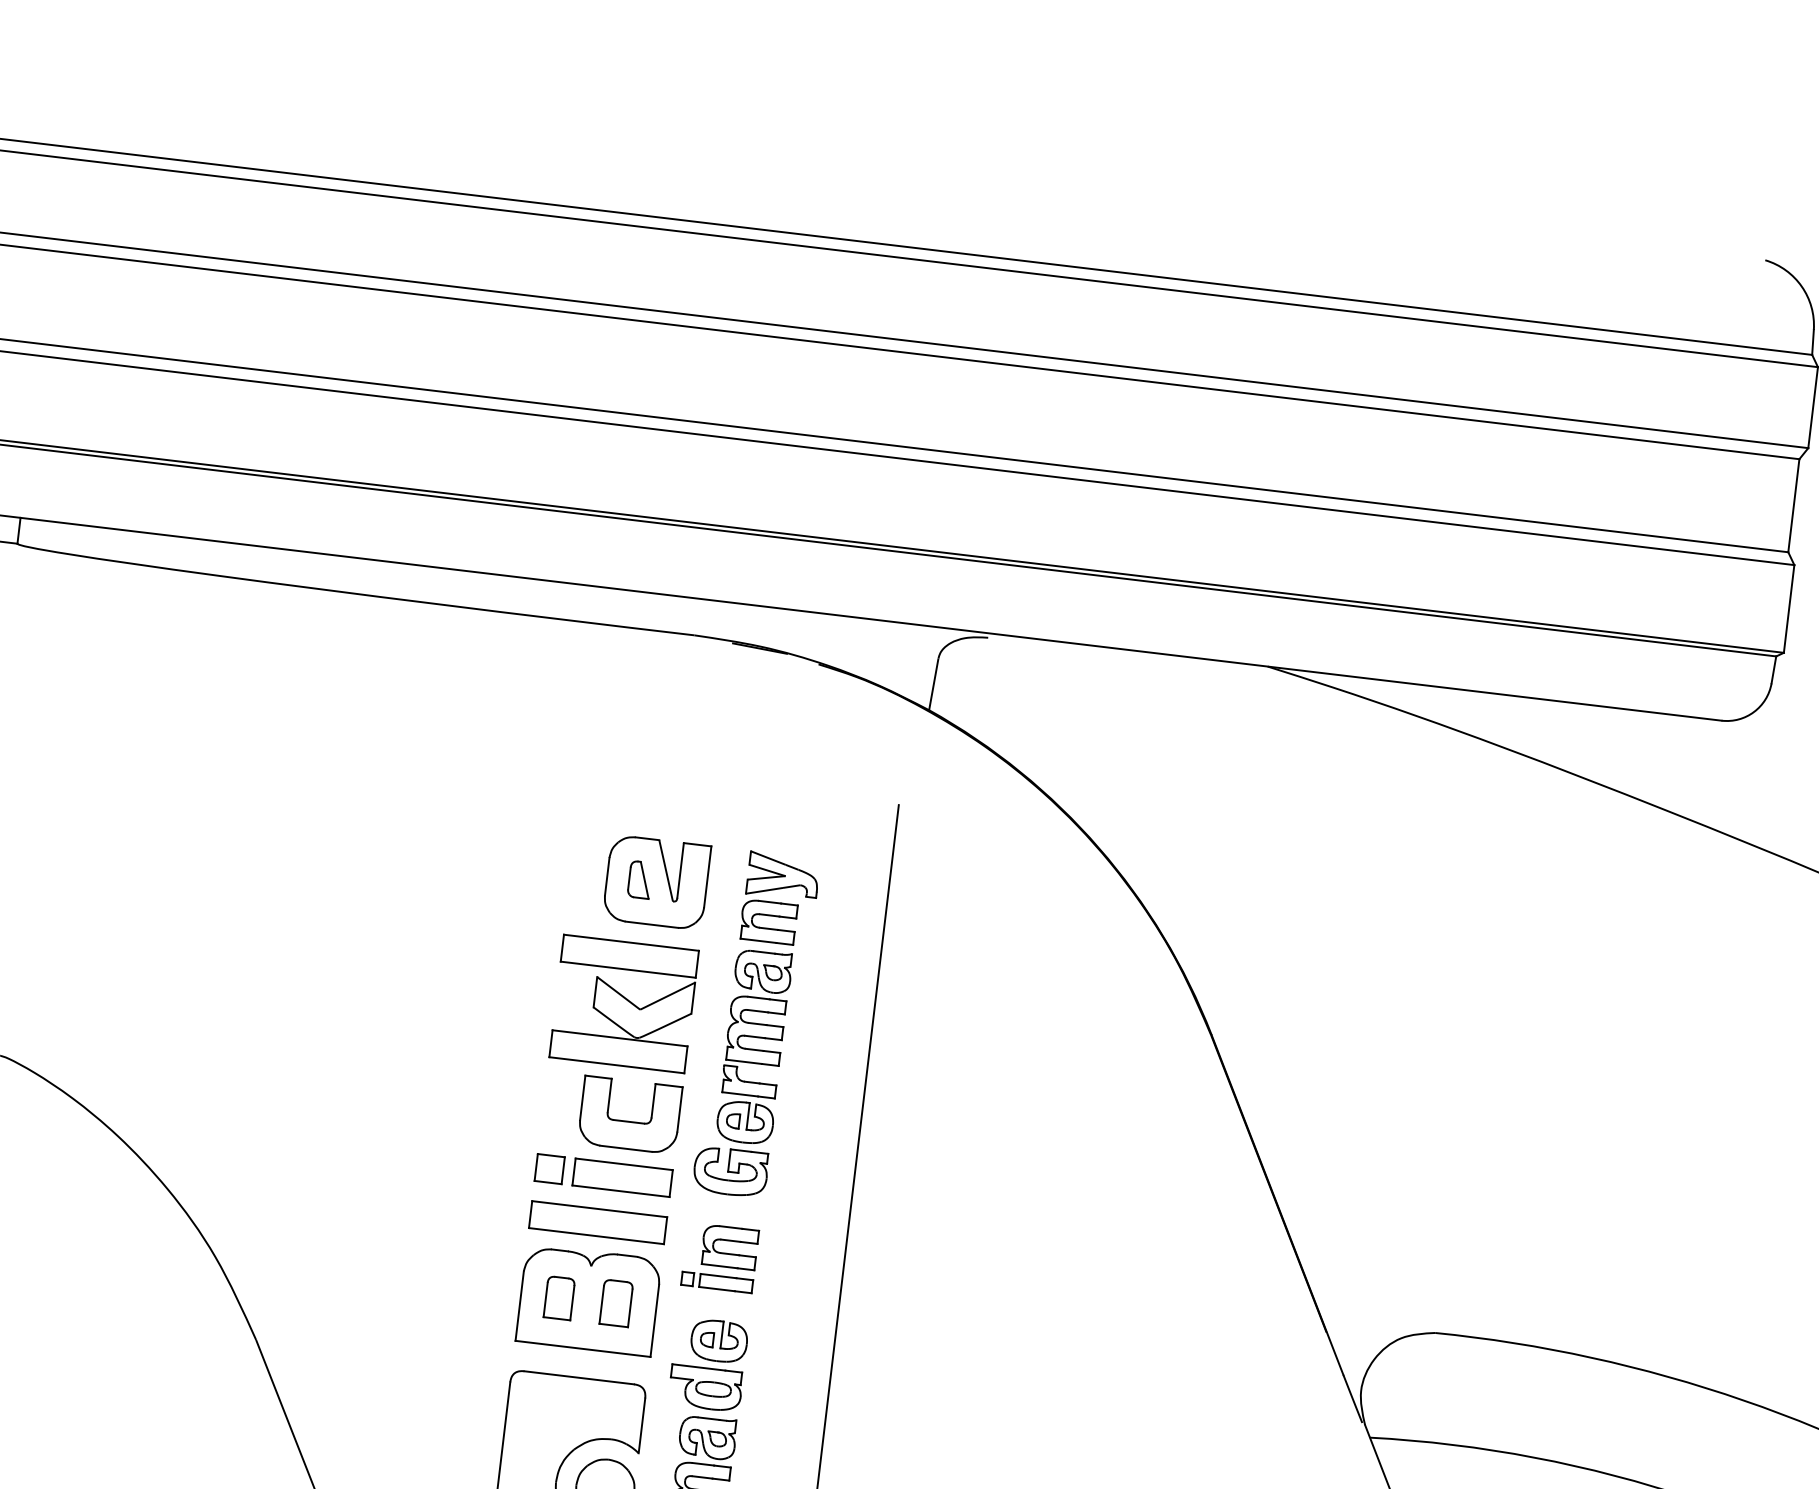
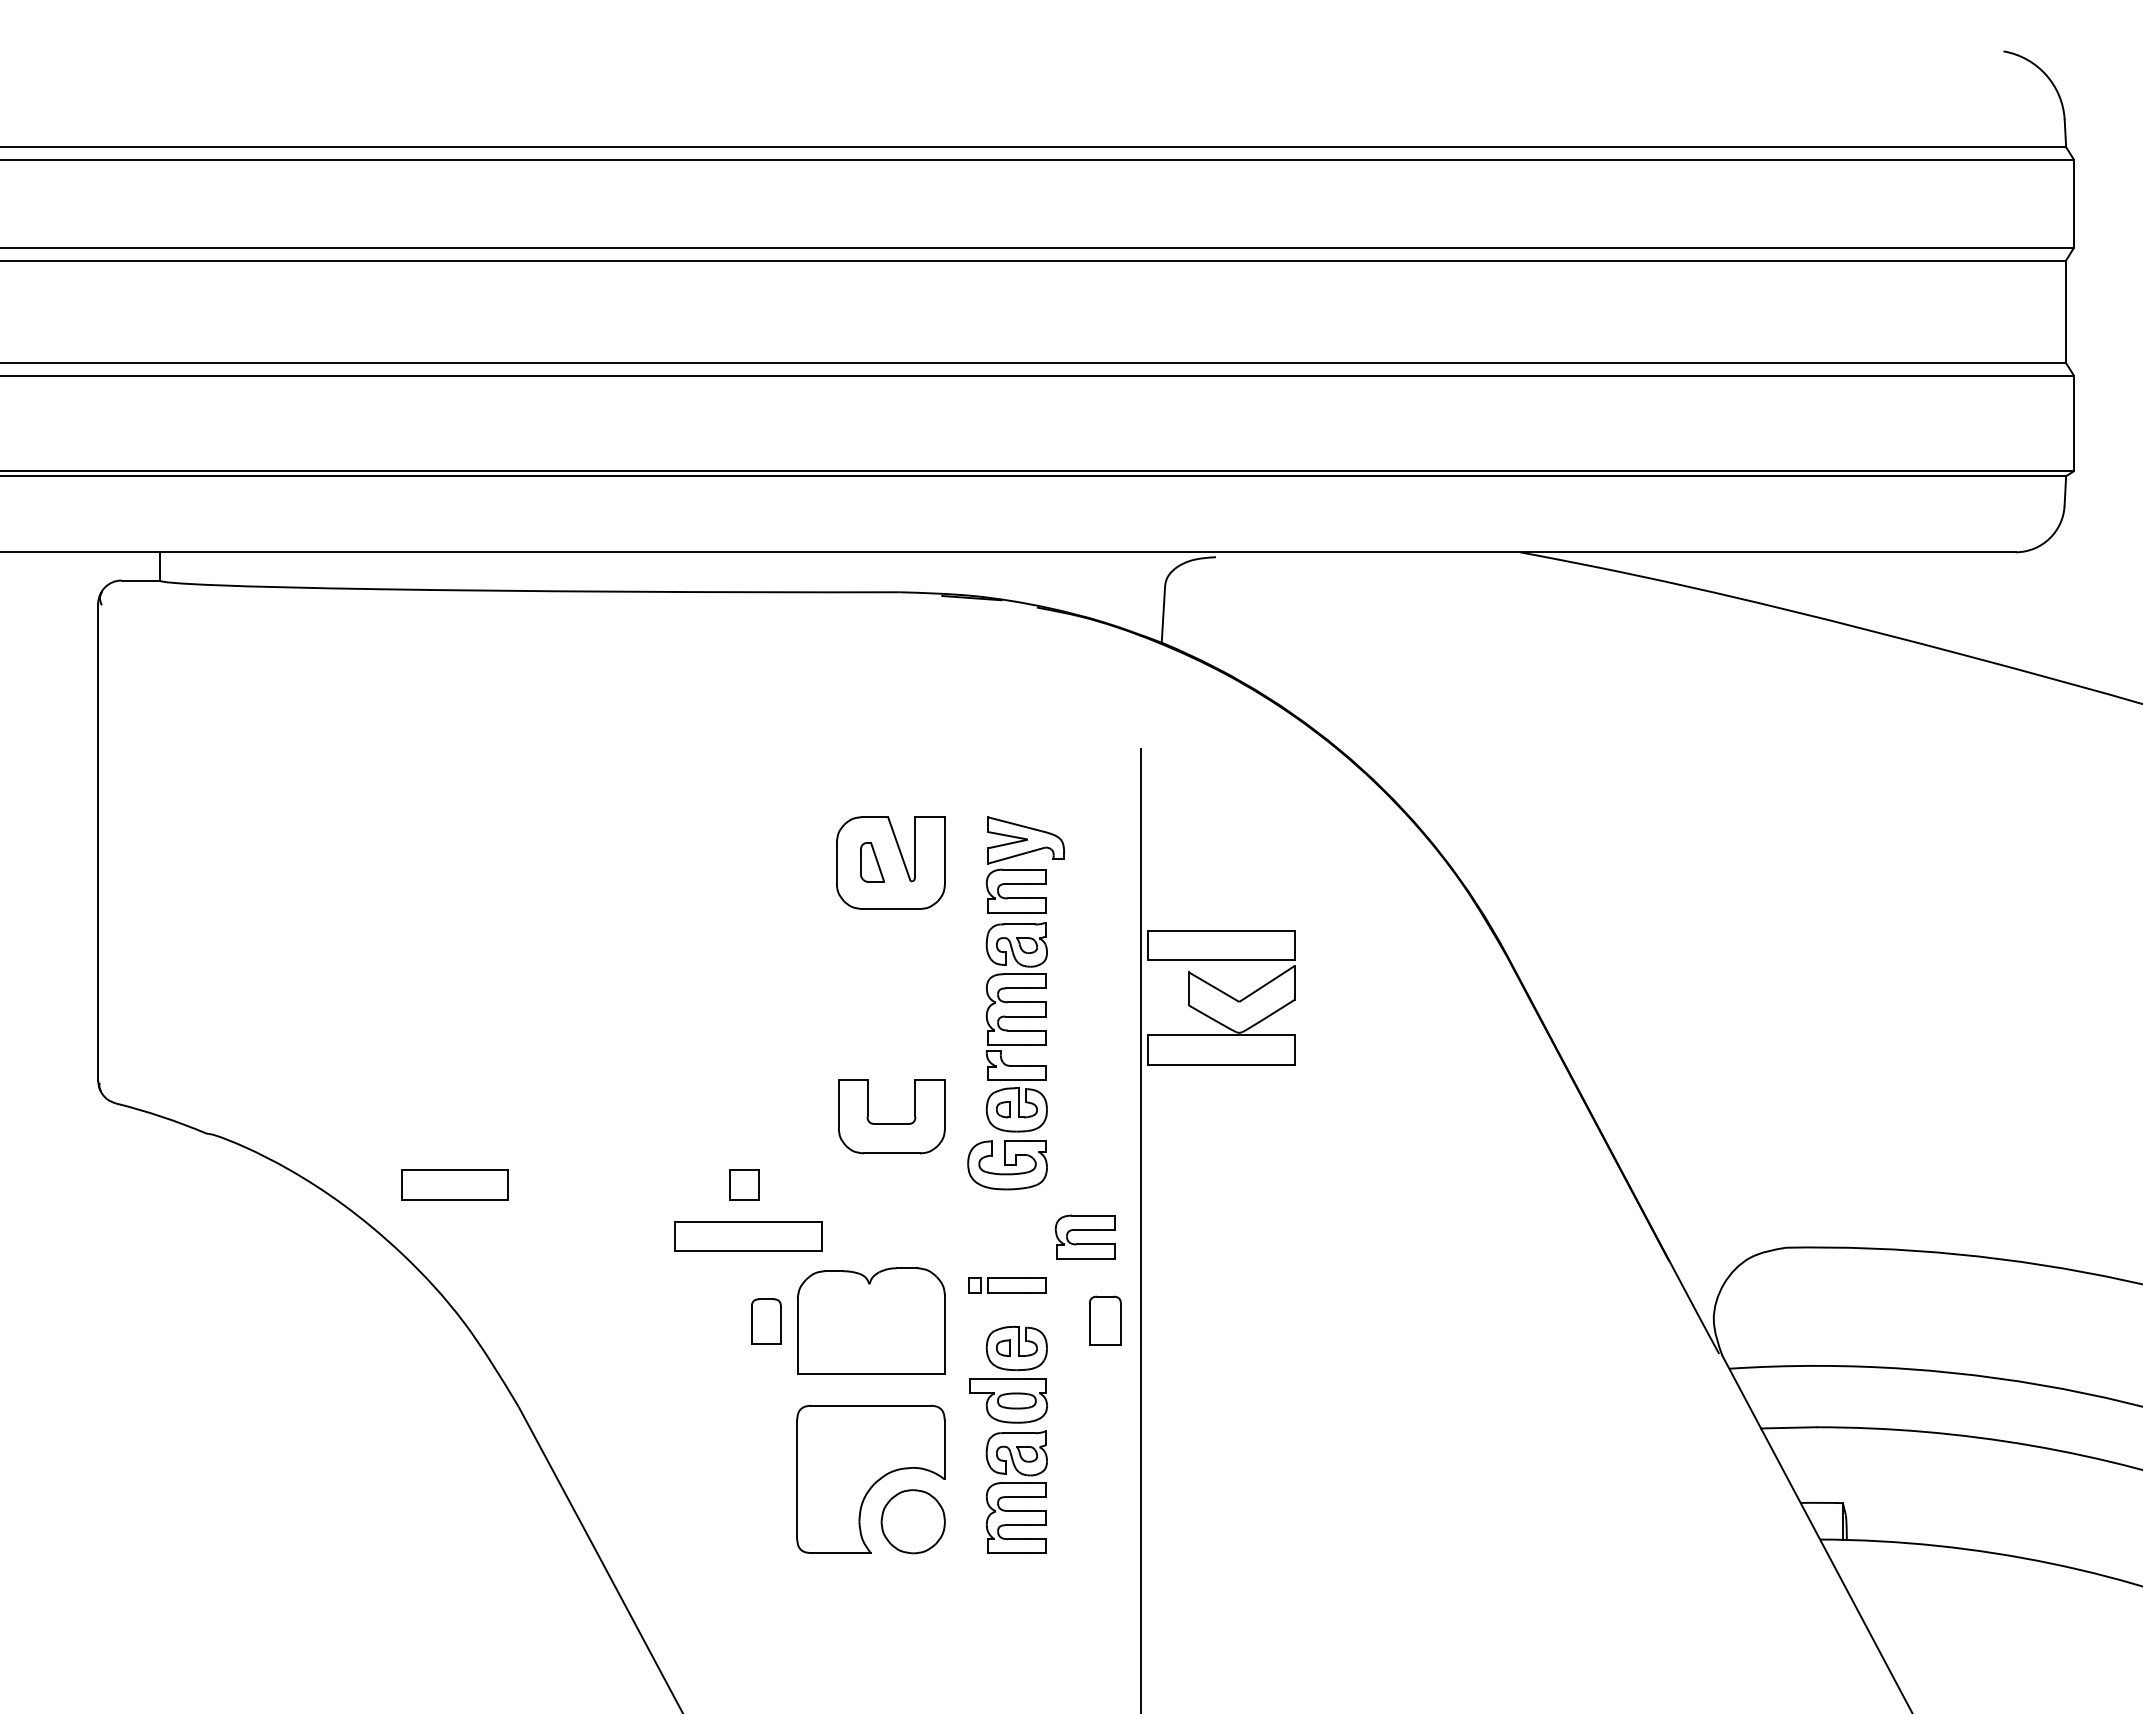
part: (624, 1003) -> (1221, 997), moved
part: (549, 1168) -> (744, 1184), moved
part: (622, 1177) -> (454, 1184), moved
part: (598, 1222) -> (748, 1236), moved
part: (729, 1246) -> (1084, 1236), moved
part: (559, 1298) -> (766, 1321), moved
part: (616, 1302) -> (1105, 1320), moved

